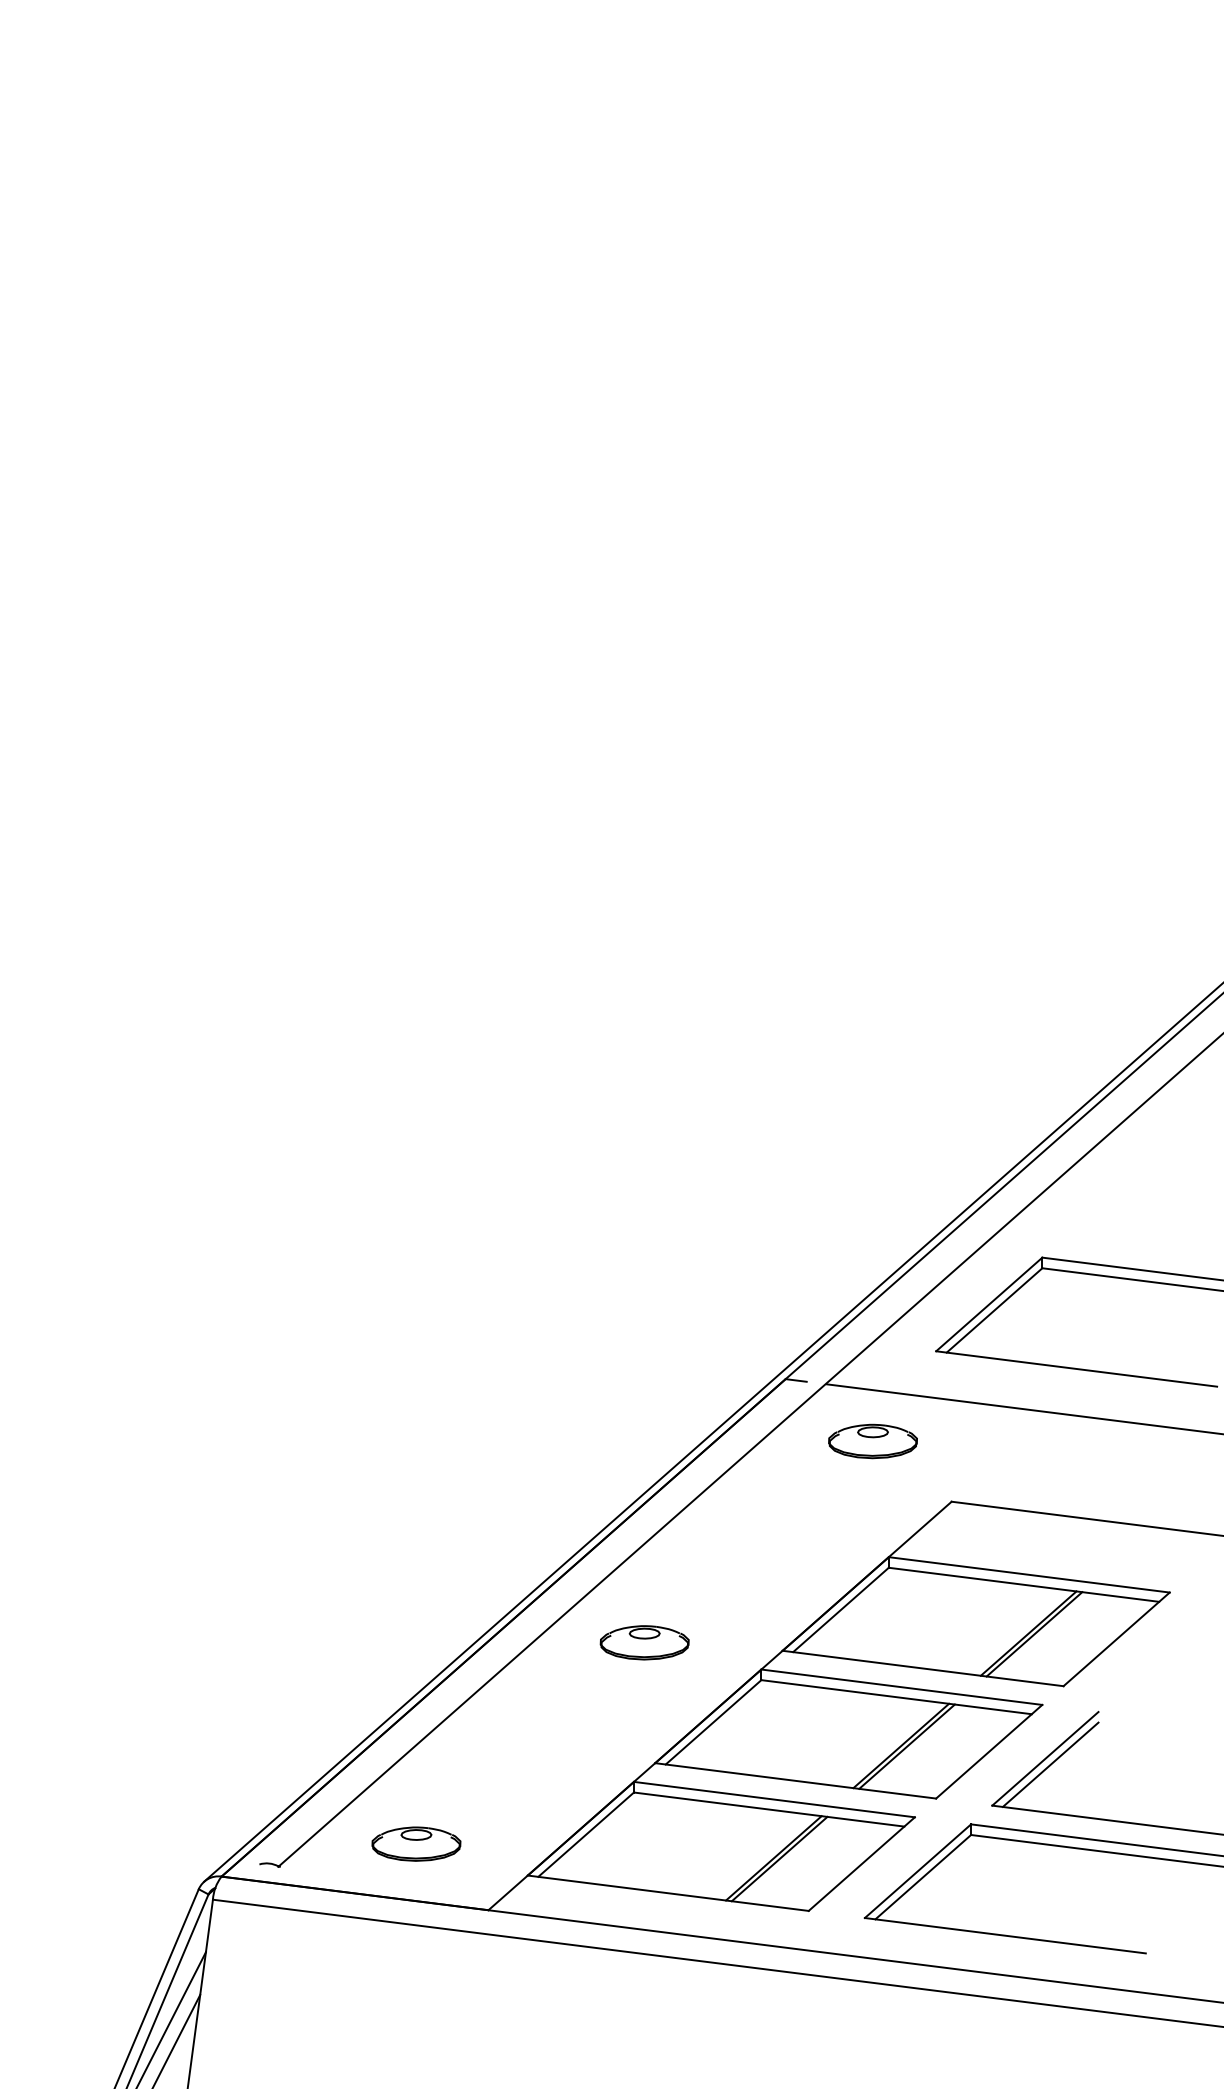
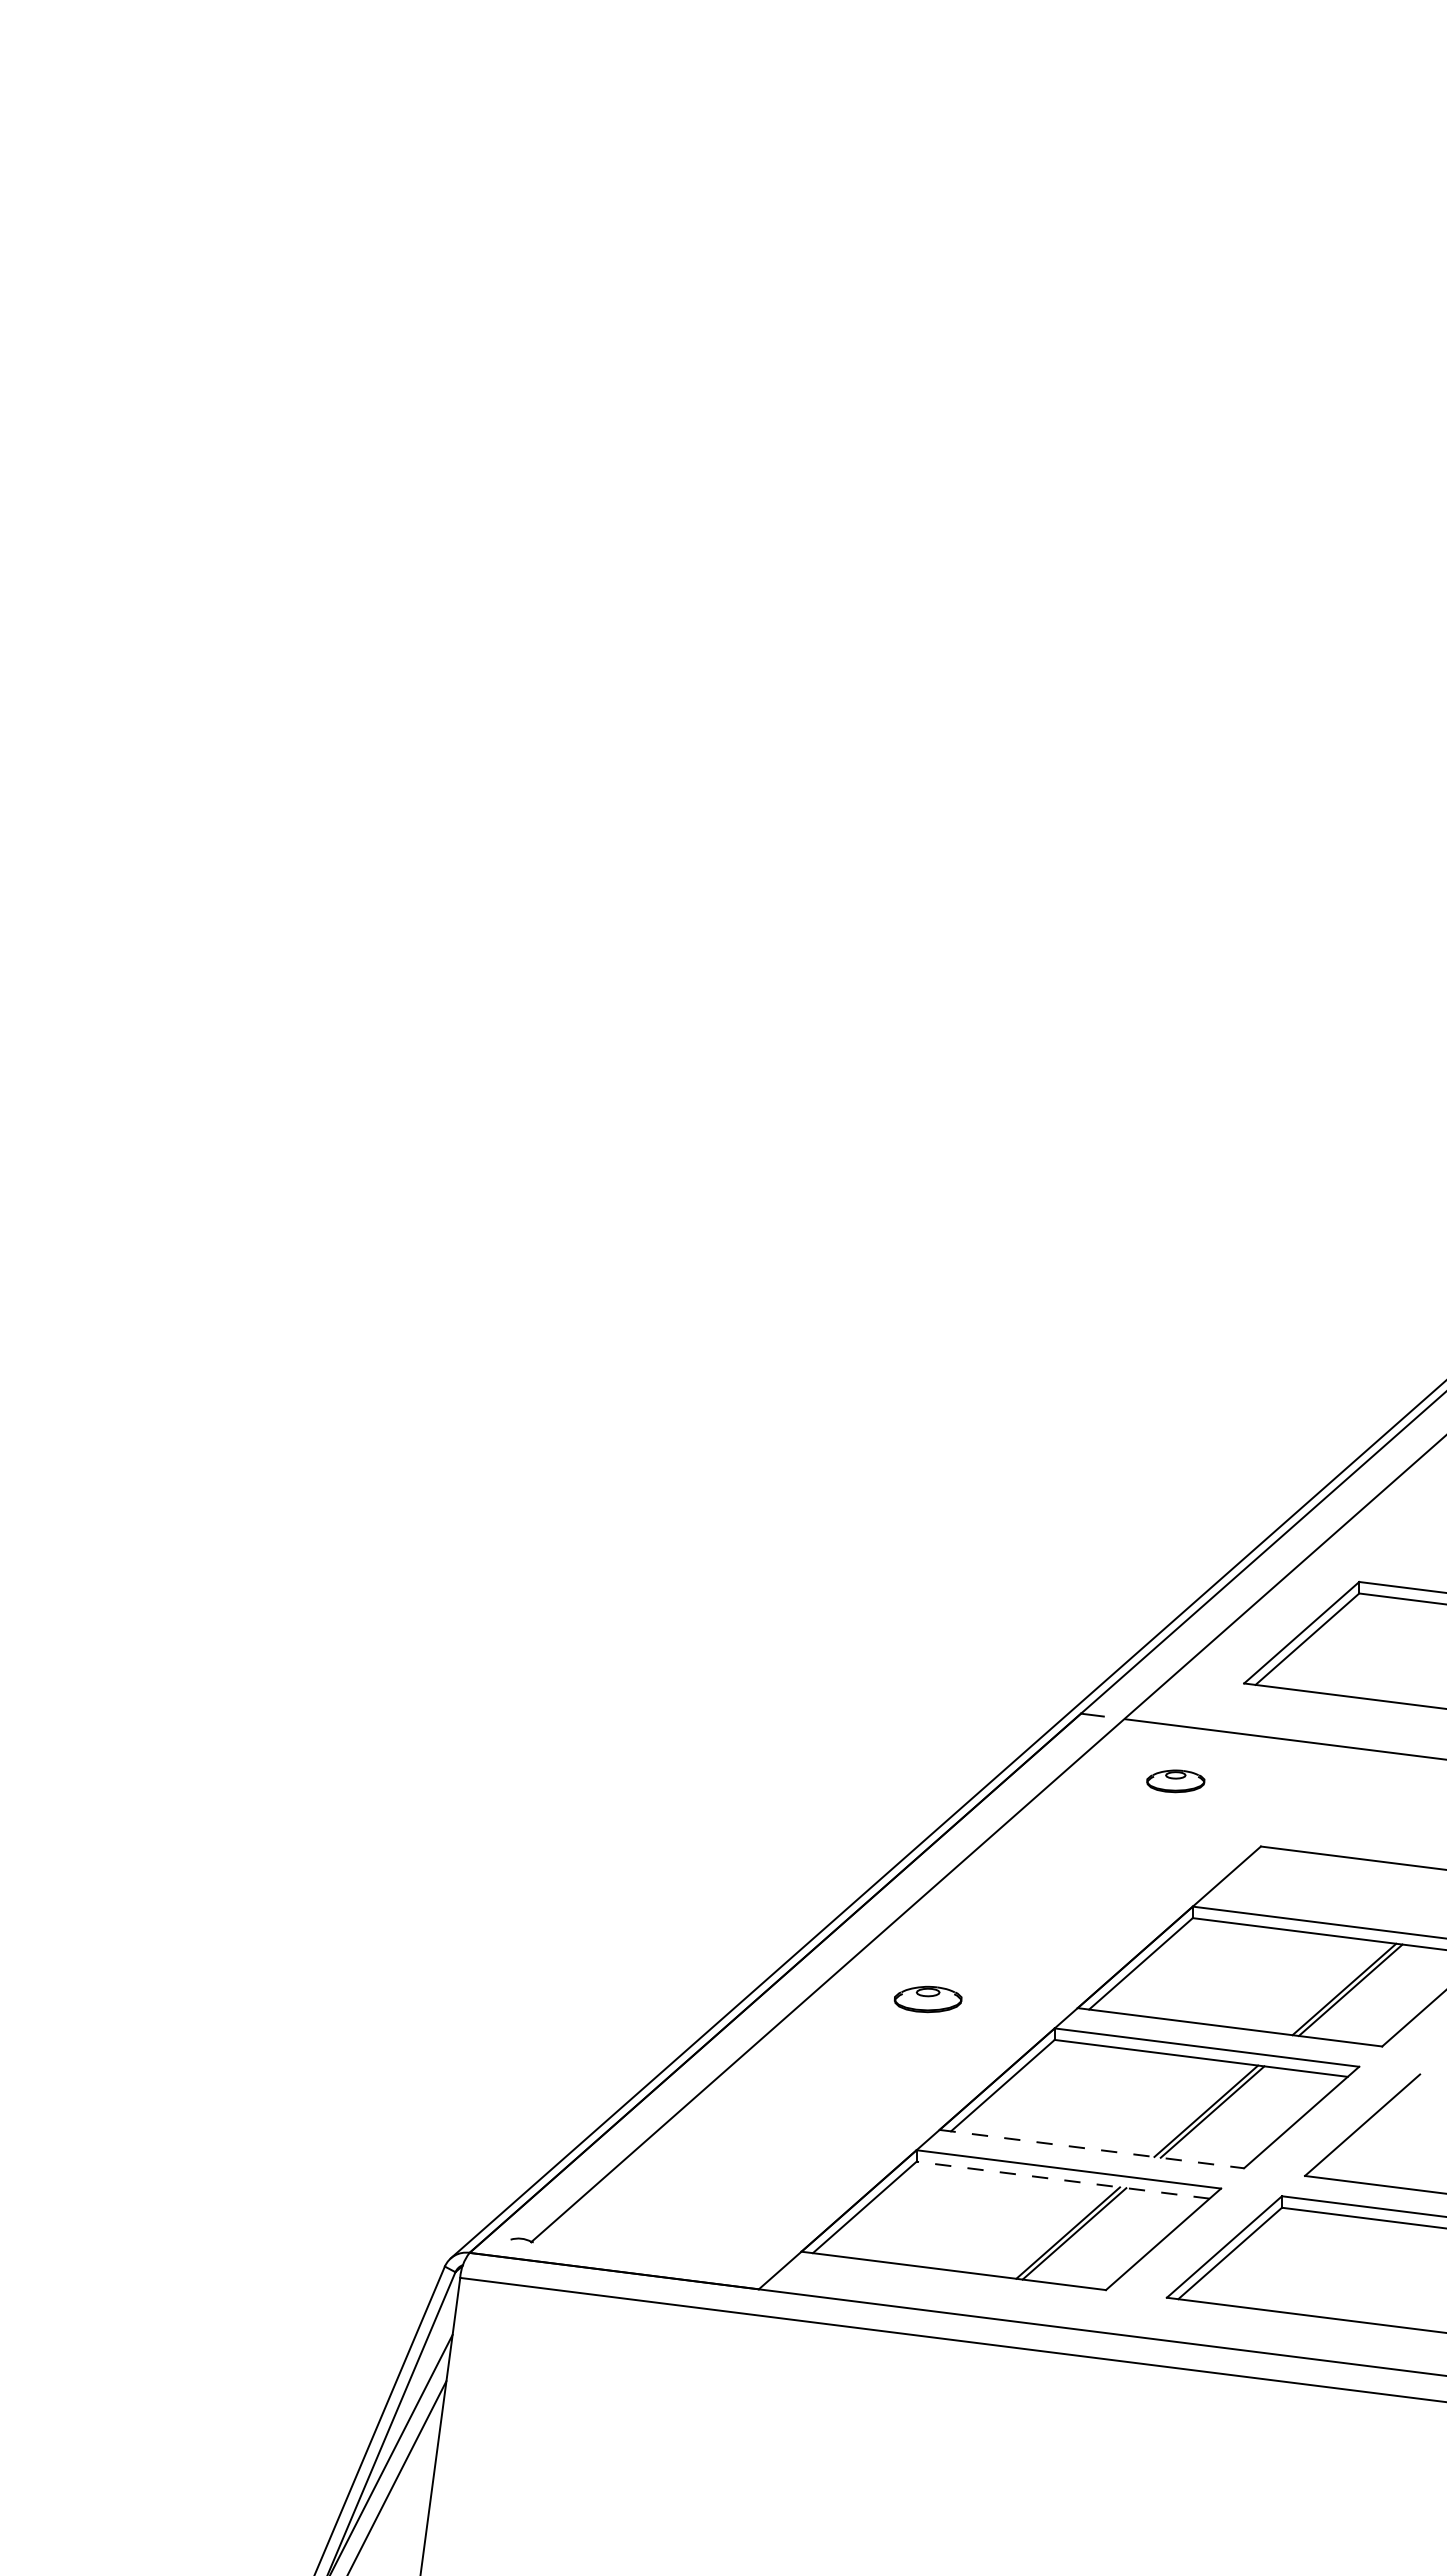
part: (872, 1441) -> (1175, 1781), size x0.6
part: (644, 1642) -> (927, 1999), size x0.7
line: (1050, 1764) -> (1368, 2131), removed
line: (796, 1781) -> (1092, 2149), solid -> dashed
line: (769, 1809) -> (1063, 2180), solid -> dashed
part: (416, 1843) -> (680, 2217), removed

